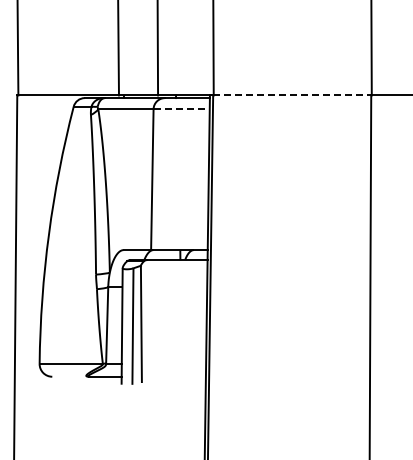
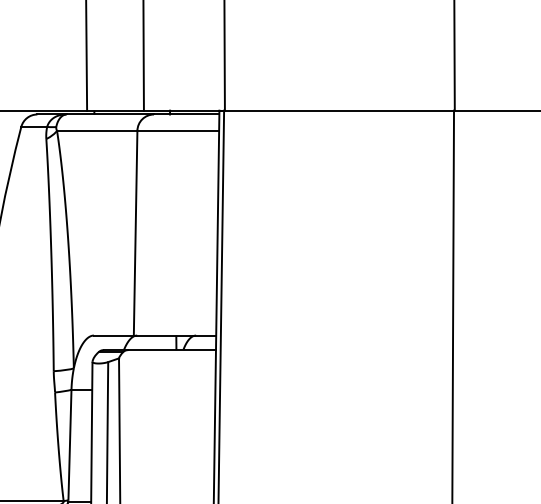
line: (292, 95) -> (339, 110), dashed -> solid
line: (182, 109) -> (179, 131), dashed -> solid

